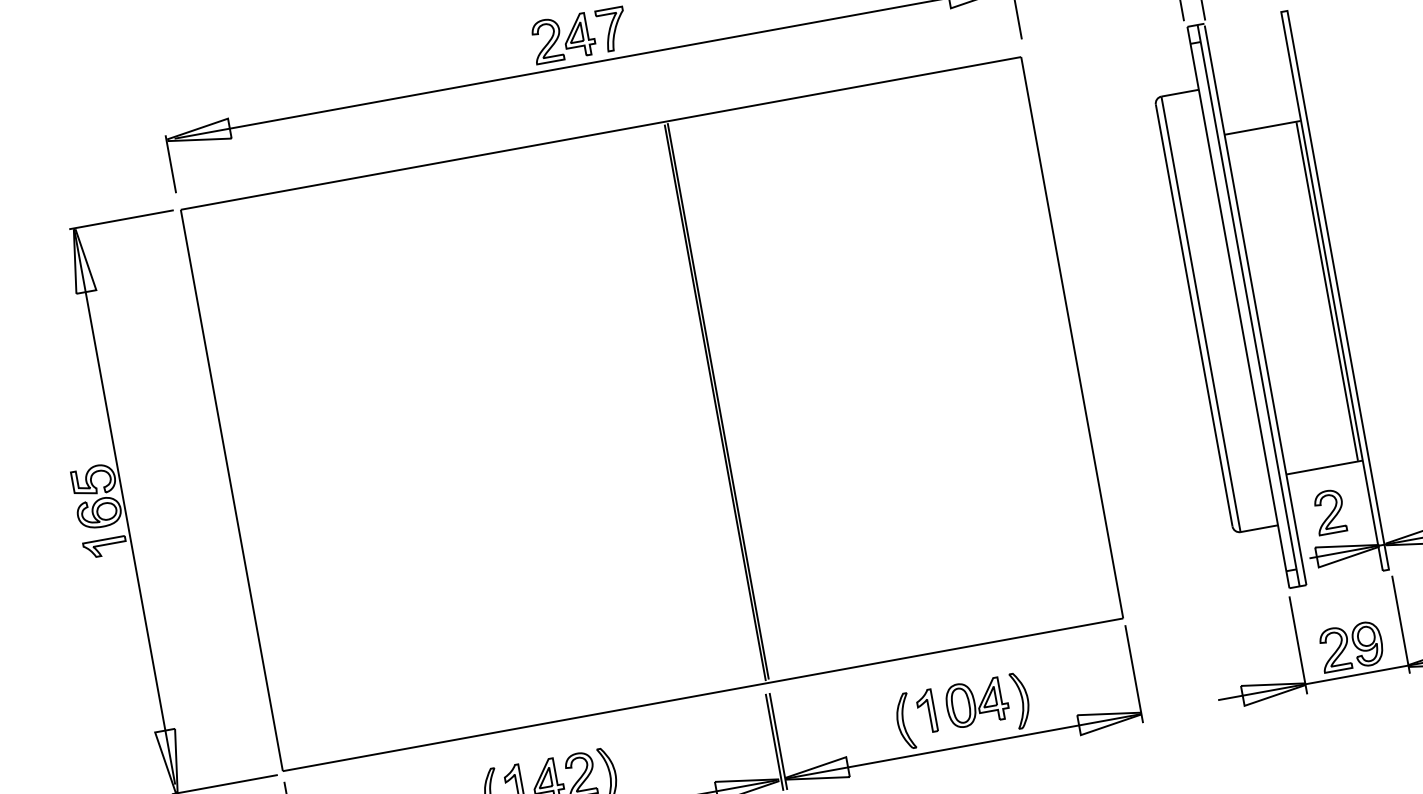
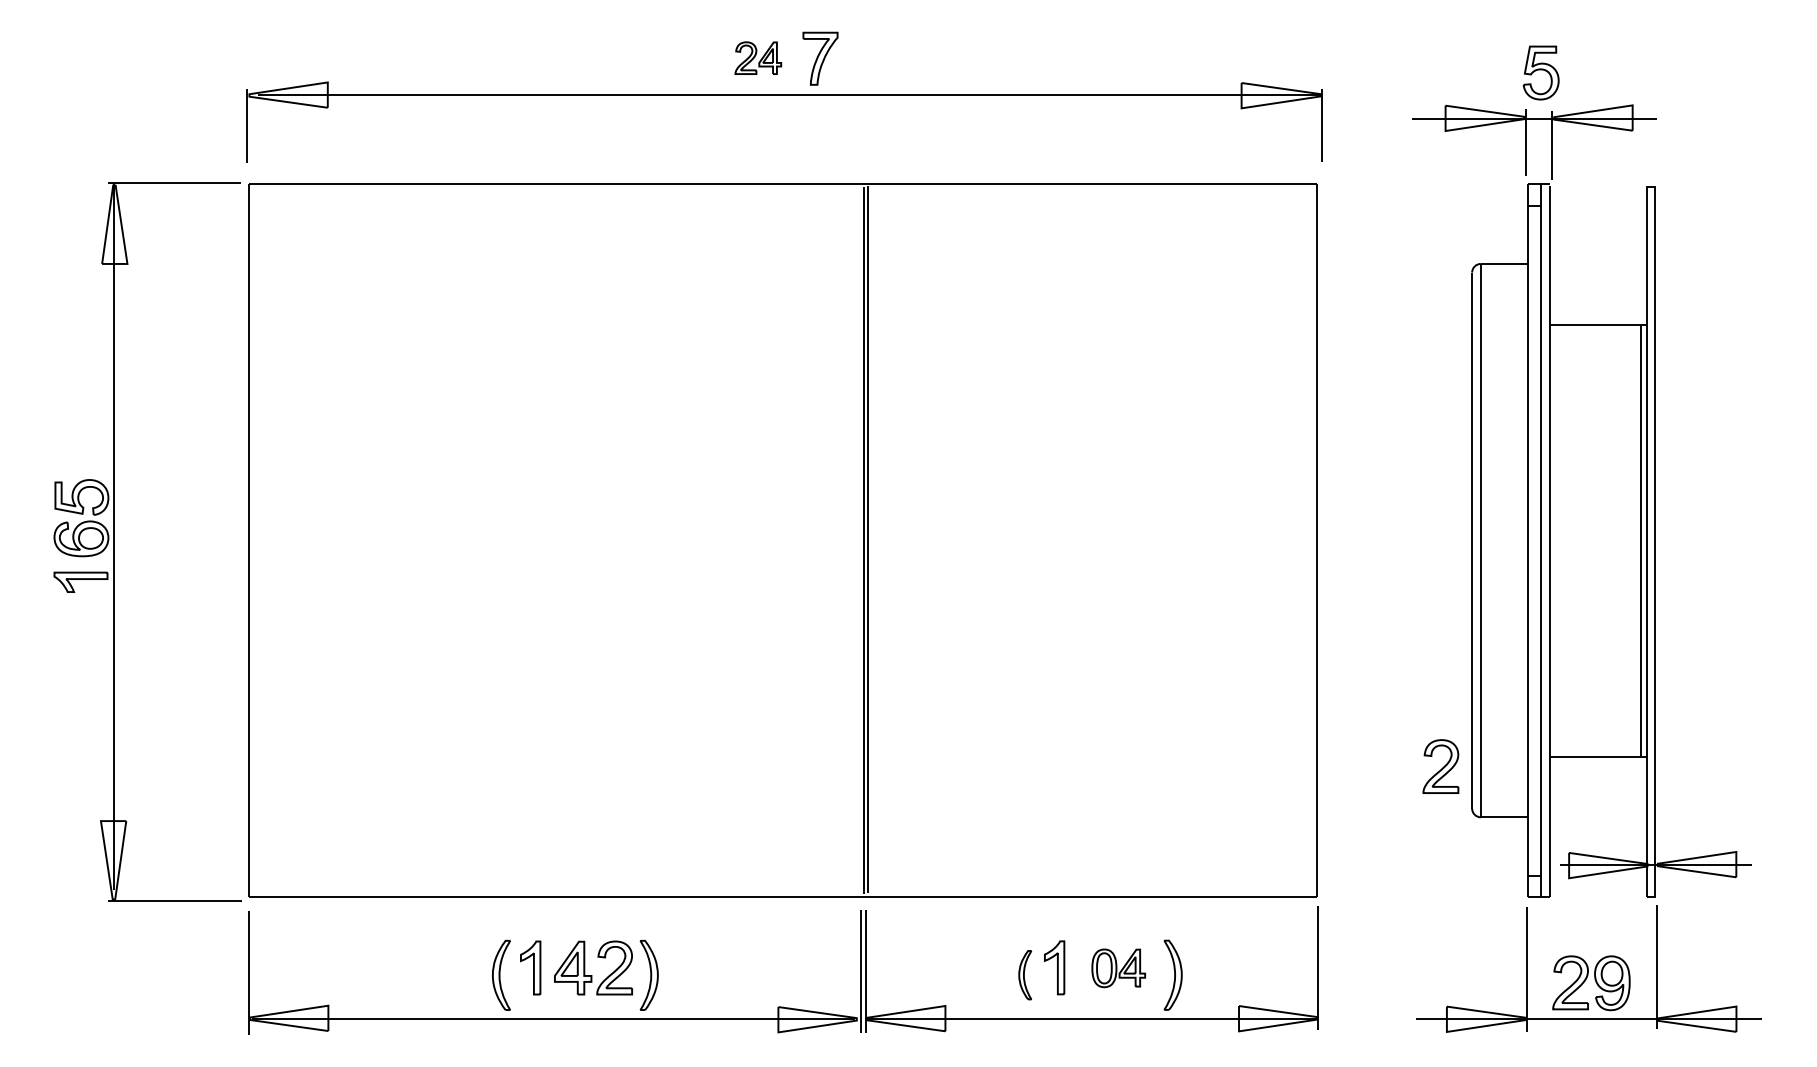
part: (563, 37) -> (758, 57), size x0.6
part: (1329, 512) -> (1440, 766), moved
part: (977, 702) -> (1118, 968), size x0.7
part: (903, 721) -> (1024, 974), size x0.7

